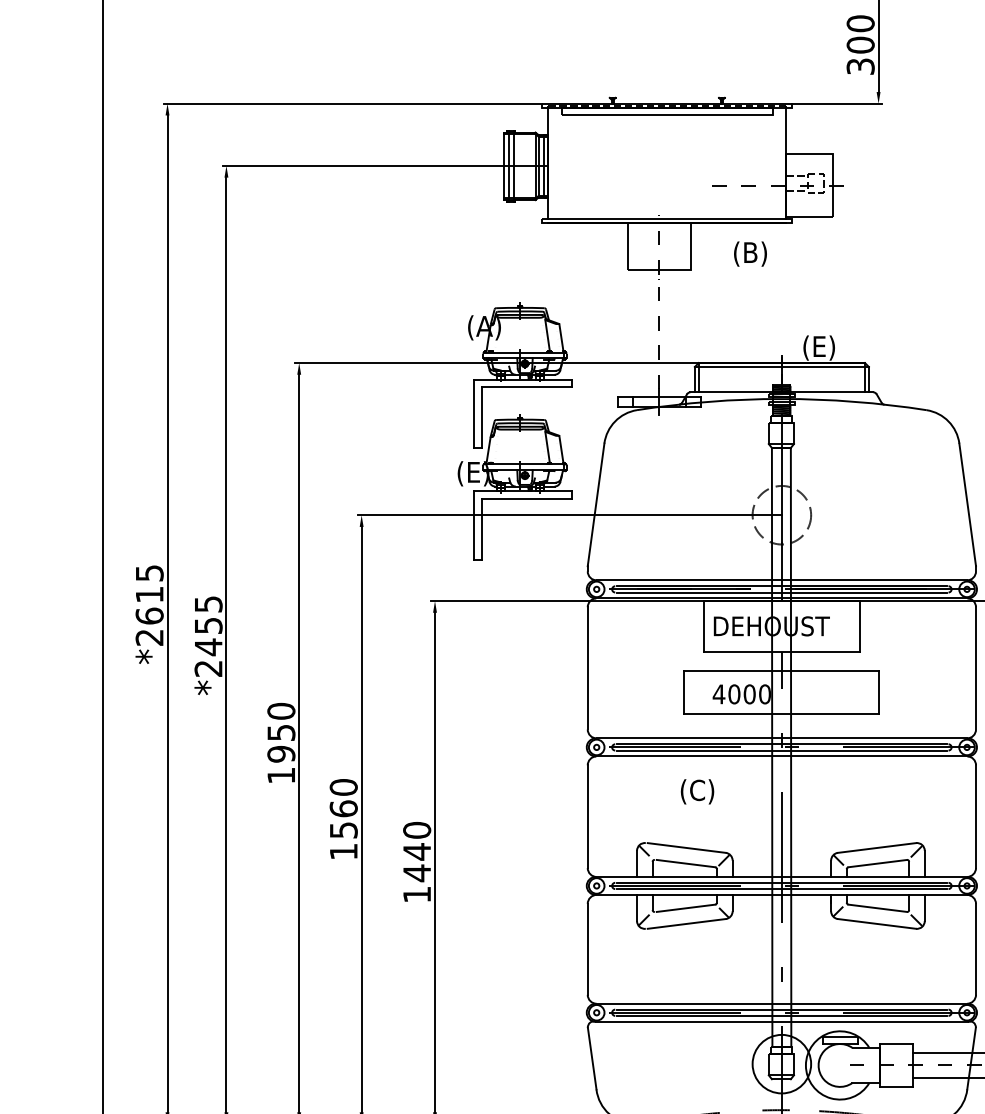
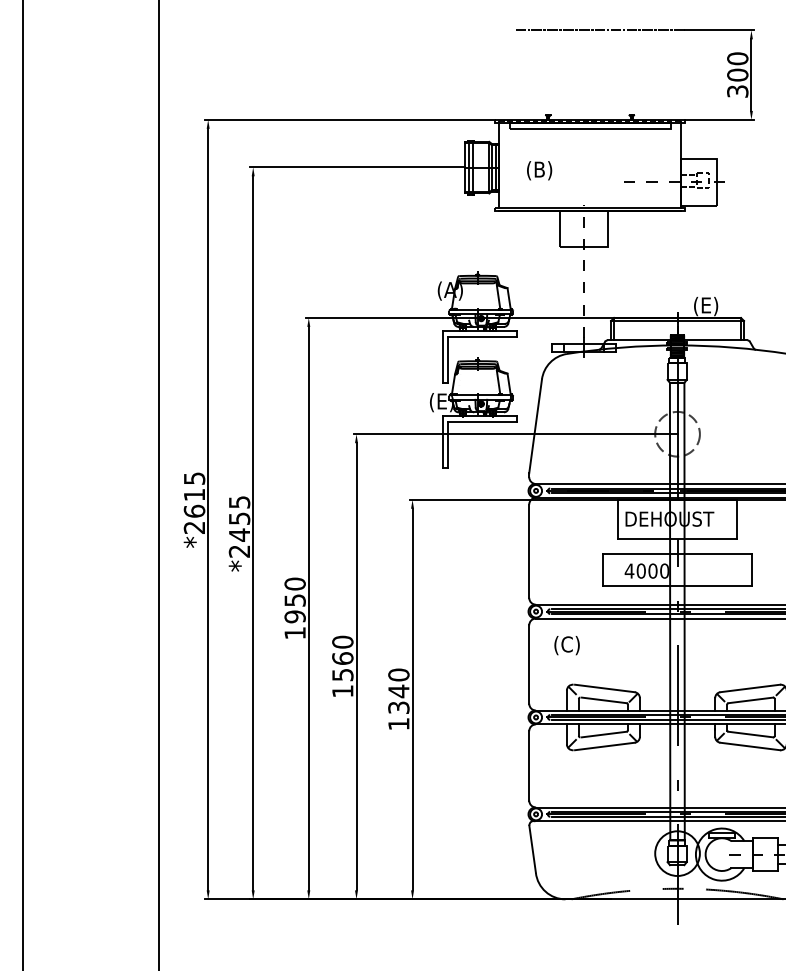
text: (750, 253) -> (539, 170), moved
text: (696, 791) -> (566, 645), moved
text: (416, 872) -> (398, 707), 1440 -> 1340

